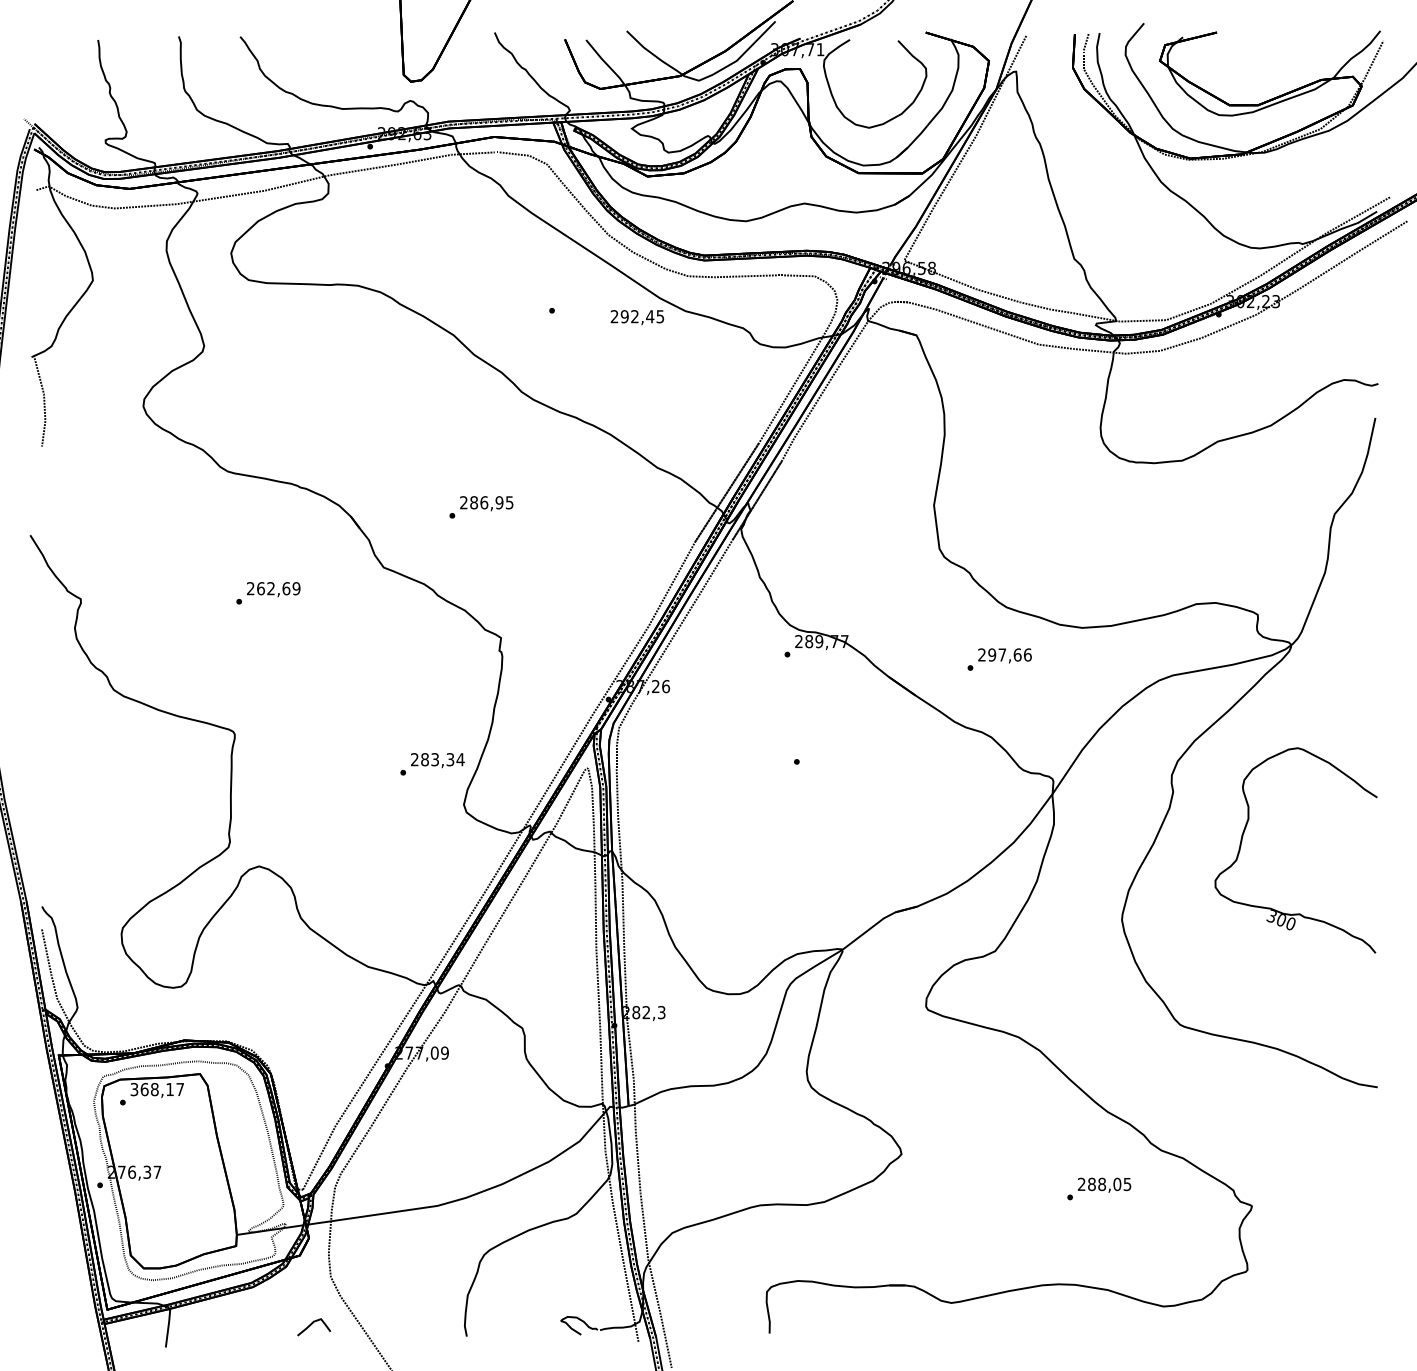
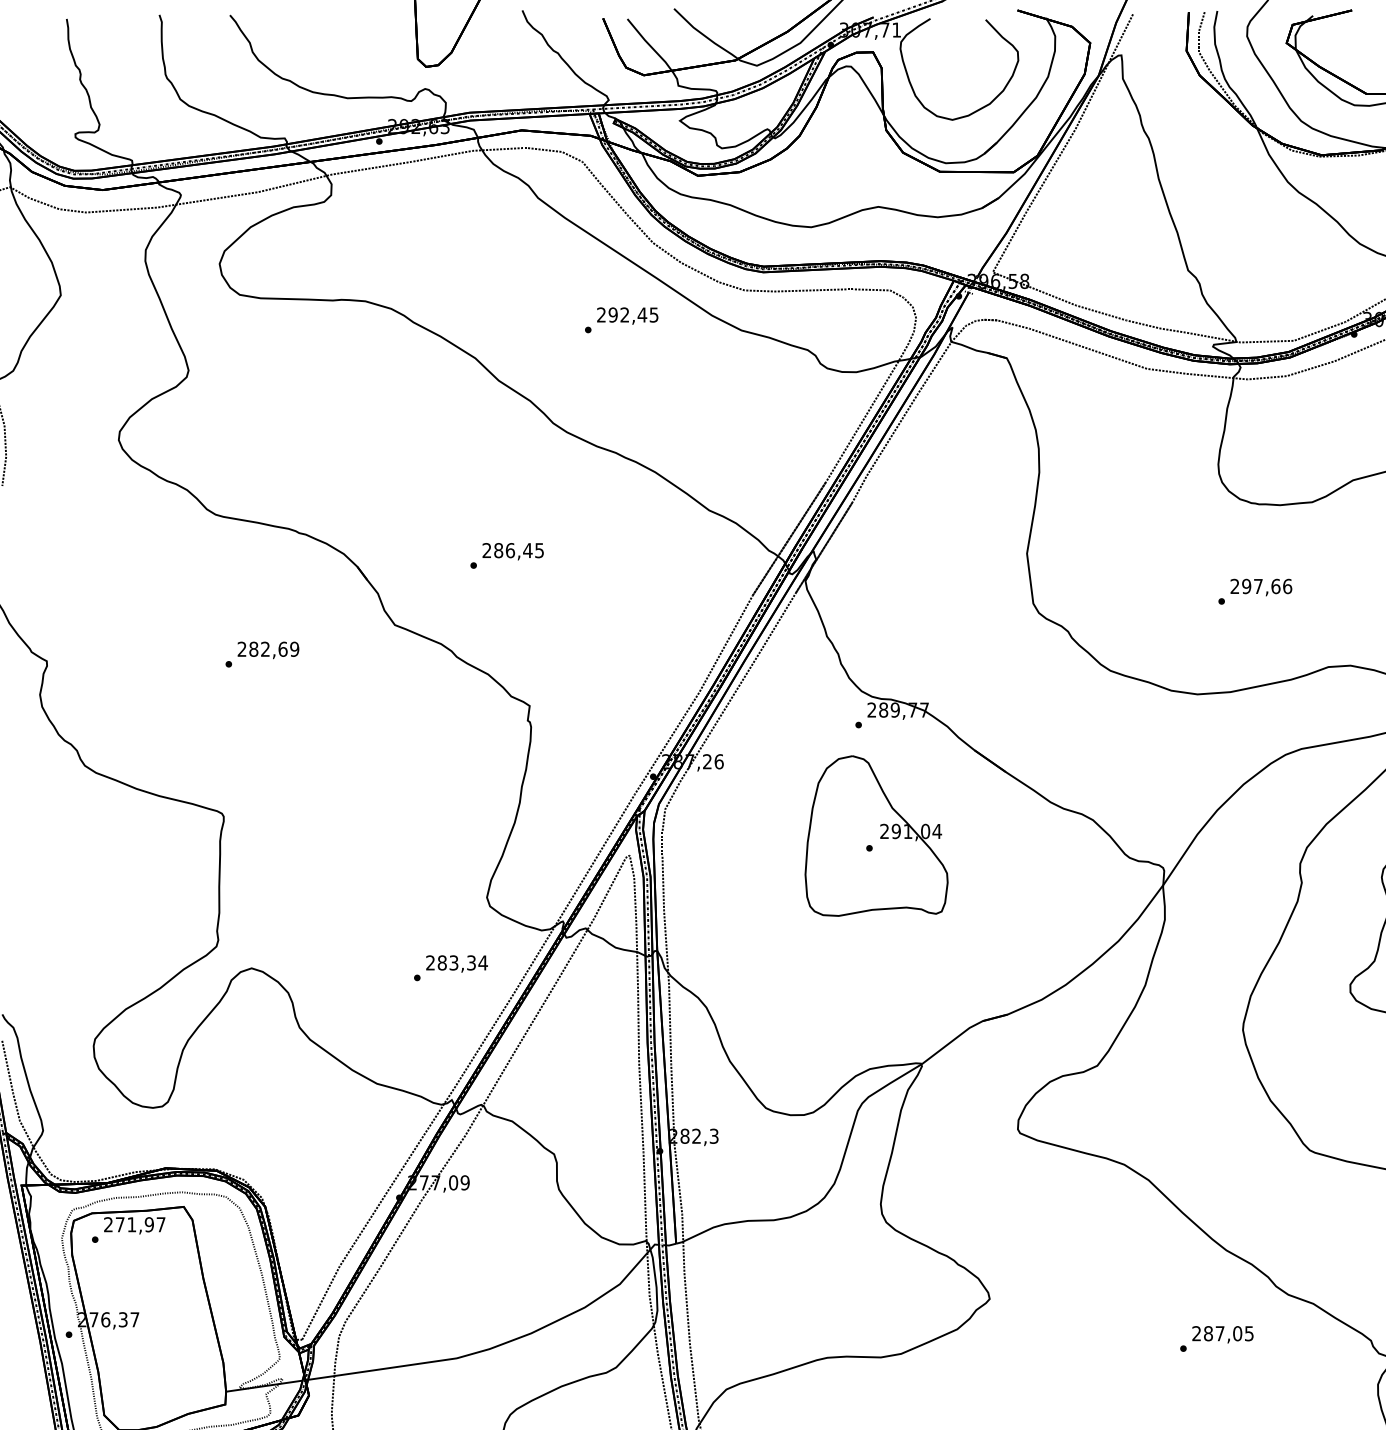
text: (637, 317) -> (627, 315), moved
text: (499, 502) -> (527, 550), 286,95 -> 286,45
text: (260, 588) -> (253, 649), 262,69 -> 282,69
text: (999, 659) -> (1255, 591), moved
part: (802, 750) -> (875, 835), added
text: (432, 764) -> (450, 968), moved
text: (151, 1089) -> (128, 1224), 368,17 -> 271,97
text: (1102, 1184) -> (1220, 1333), 288,05 -> 287,05

